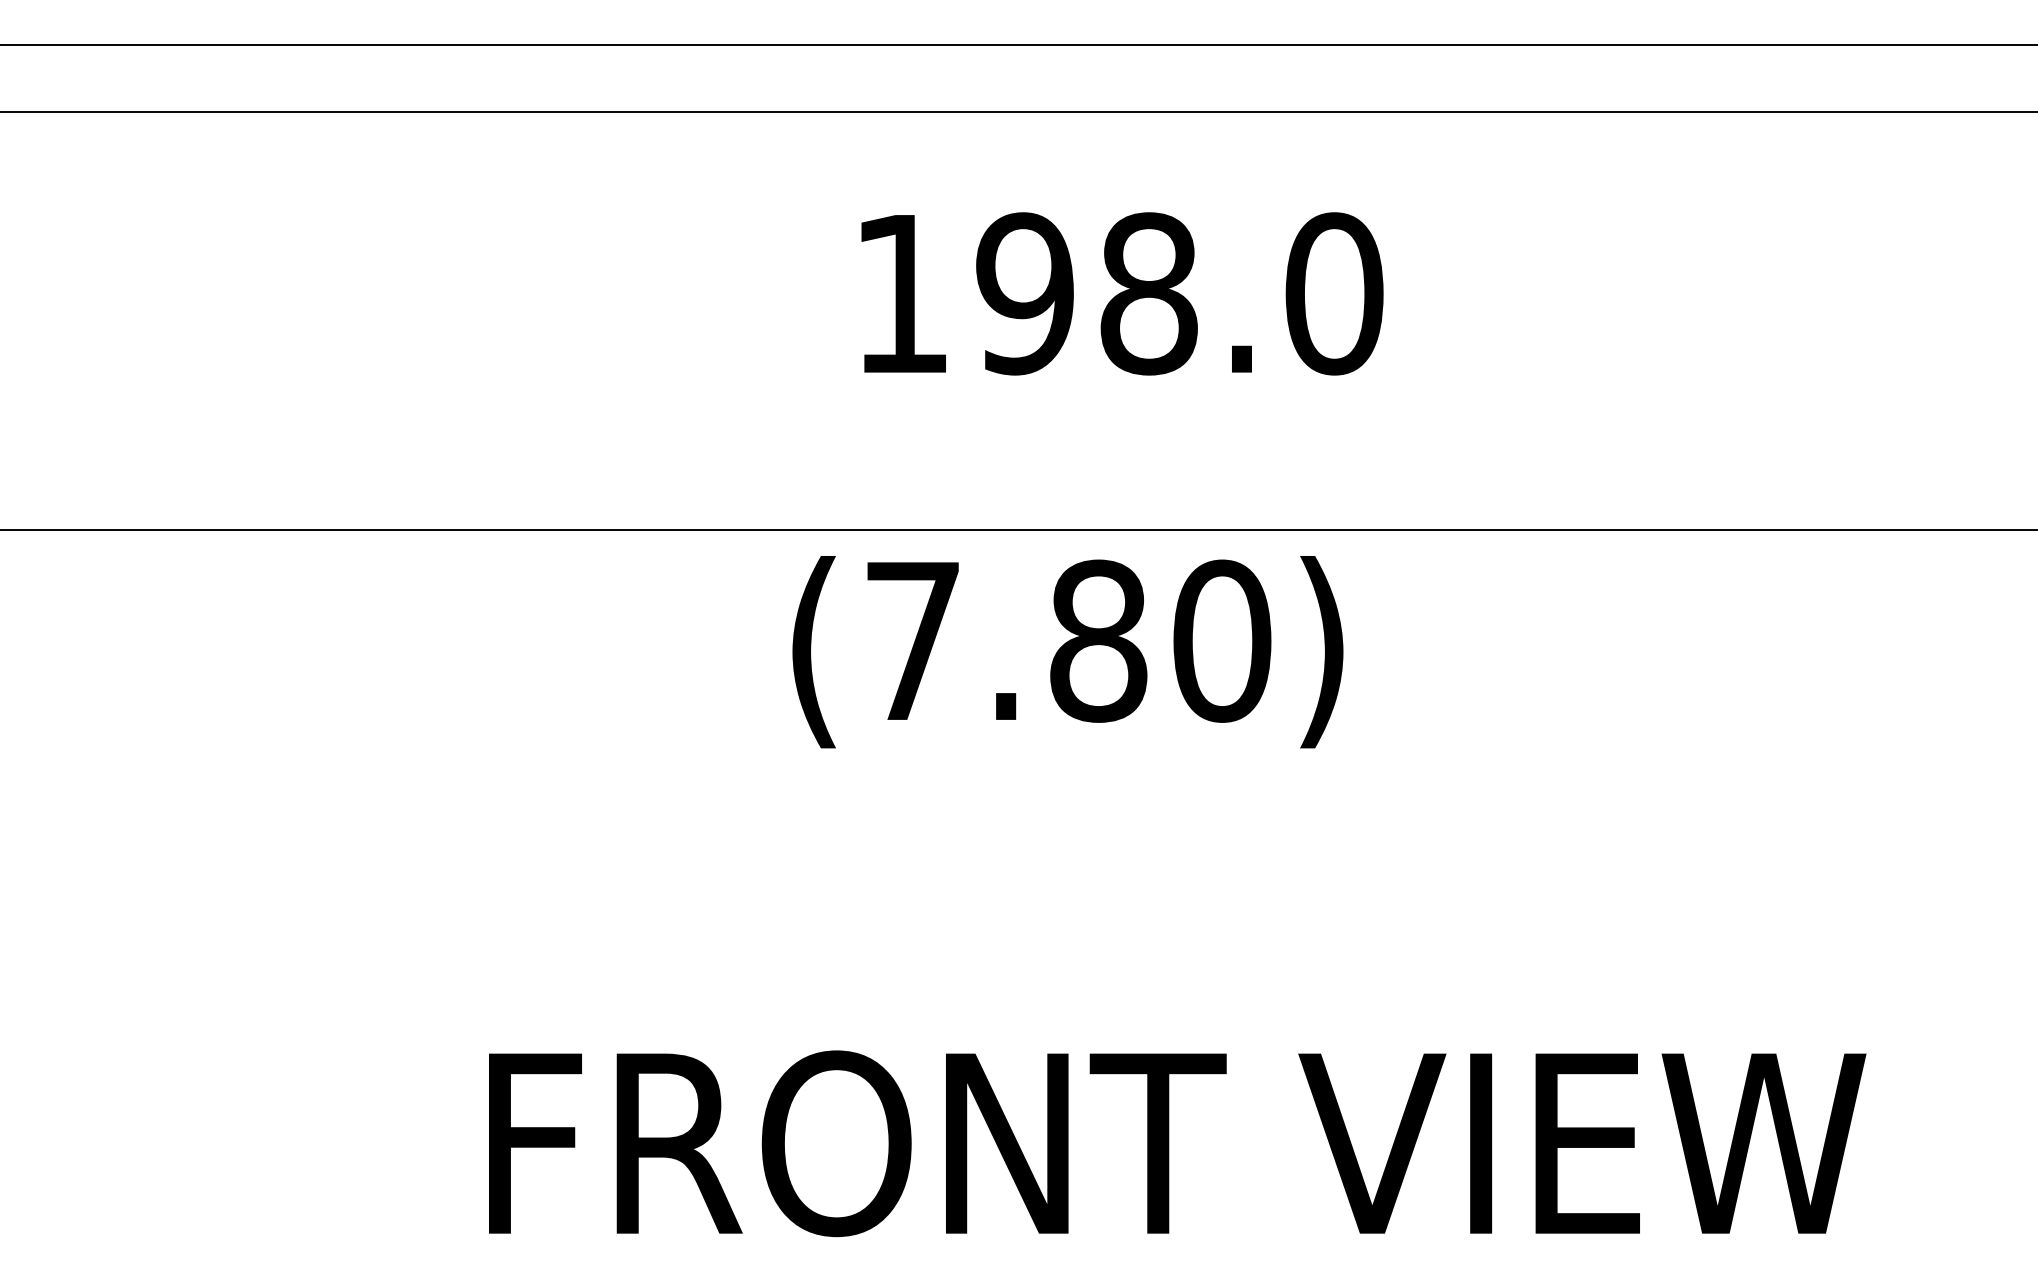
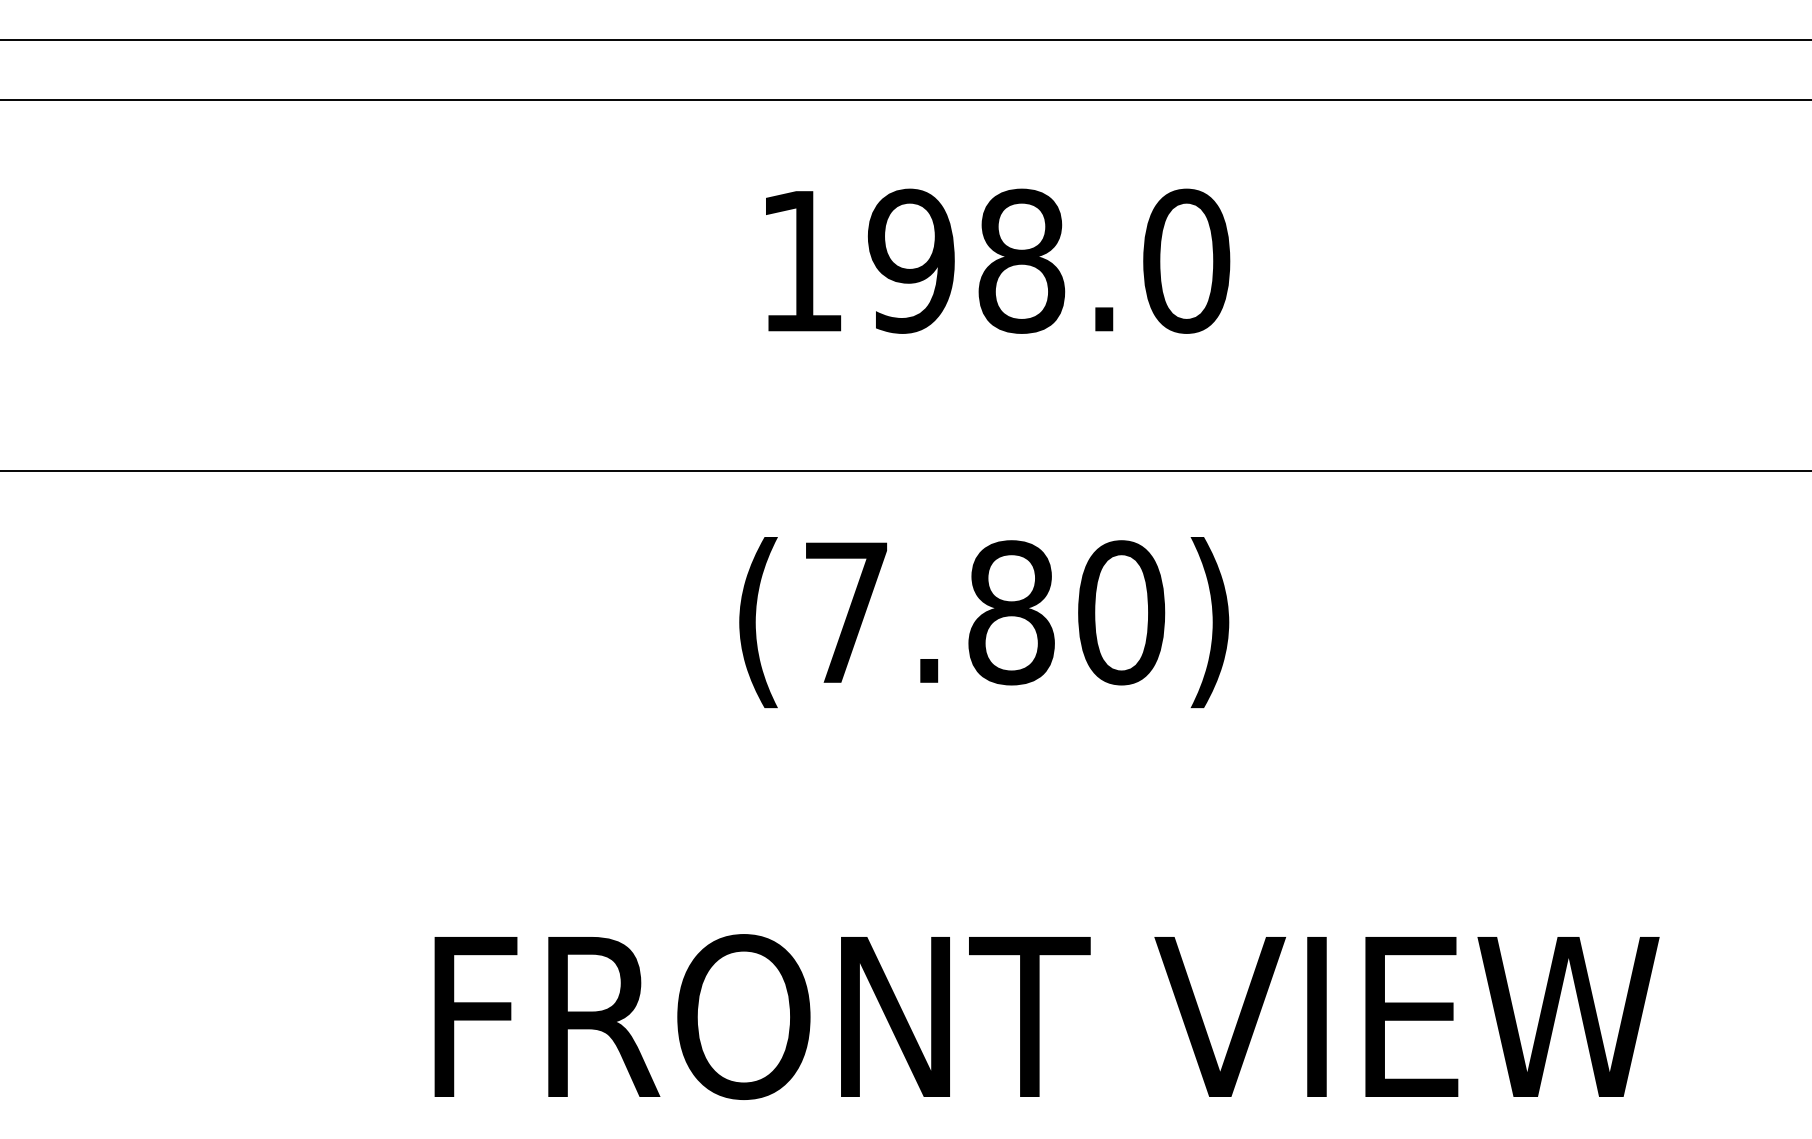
text: (1067, 652) -> (983, 622), moved

